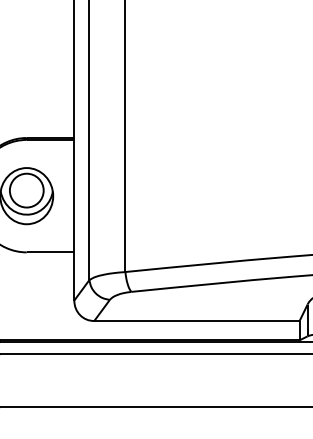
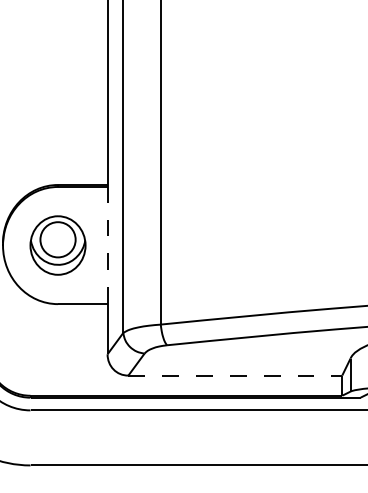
line: (74, 196) -> (107, 245), solid -> dashed
line: (197, 320) -> (235, 375), solid -> dashed

